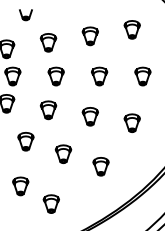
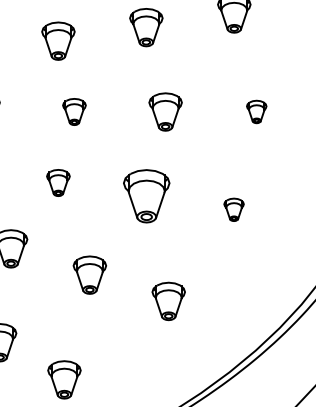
part: (55, 76) -> (73, 111), size x0.7
part: (142, 76) -> (255, 111), size x0.6
part: (48, 110) -> (58, 183), size x0.7
part: (89, 116) -> (144, 195), size x1.4
part: (131, 122) -> (232, 208), size x0.6

